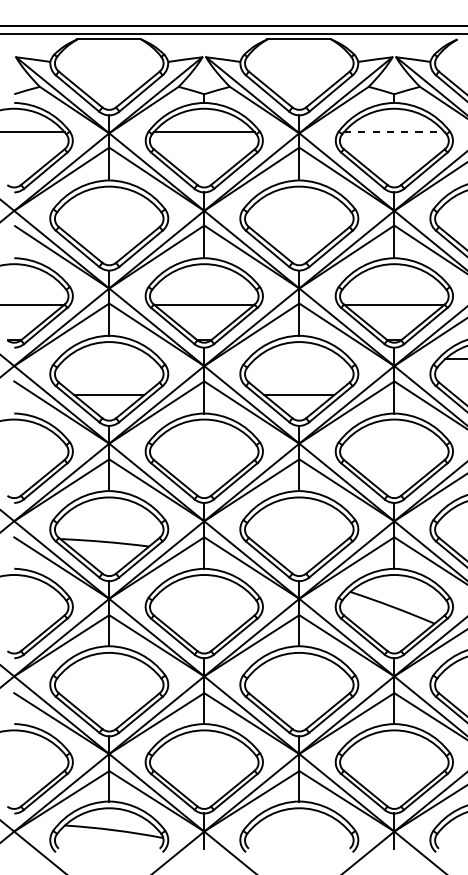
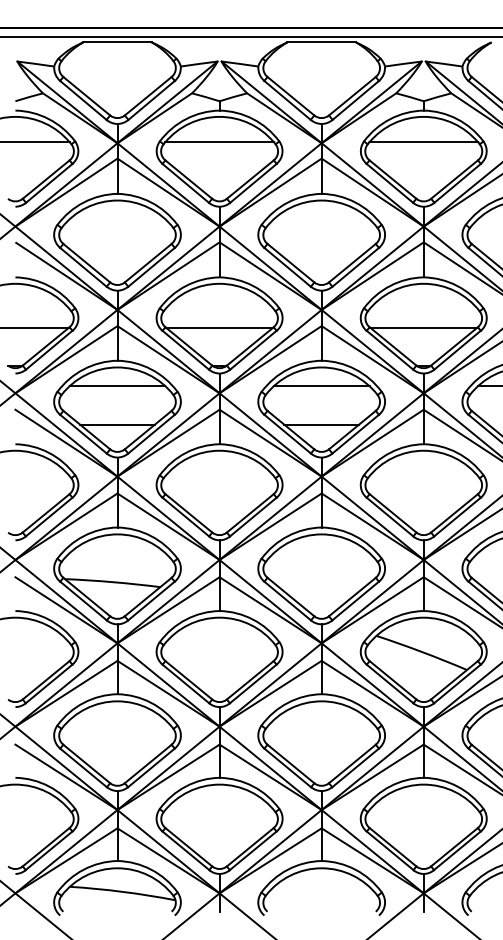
line: (394, 132) -> (423, 142), dashed -> solid
line: (108, 359) -> (116, 386), added
line: (298, 359) -> (320, 386), added

